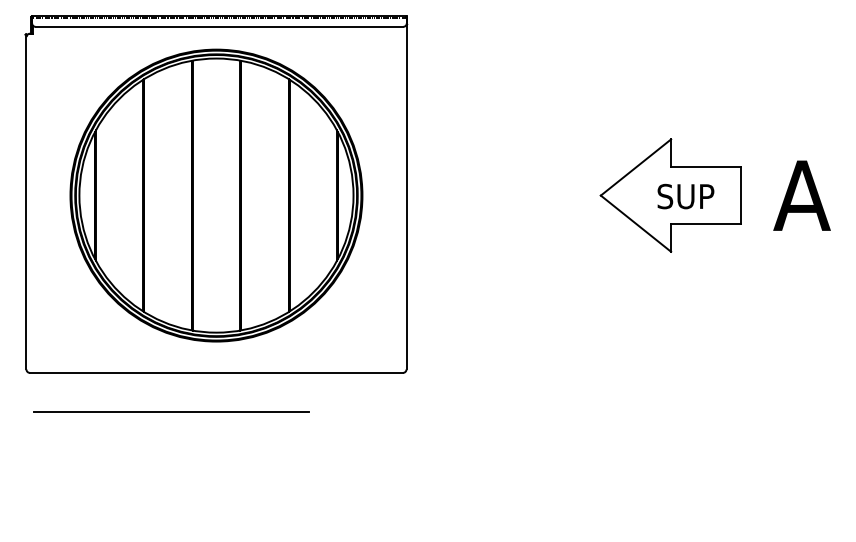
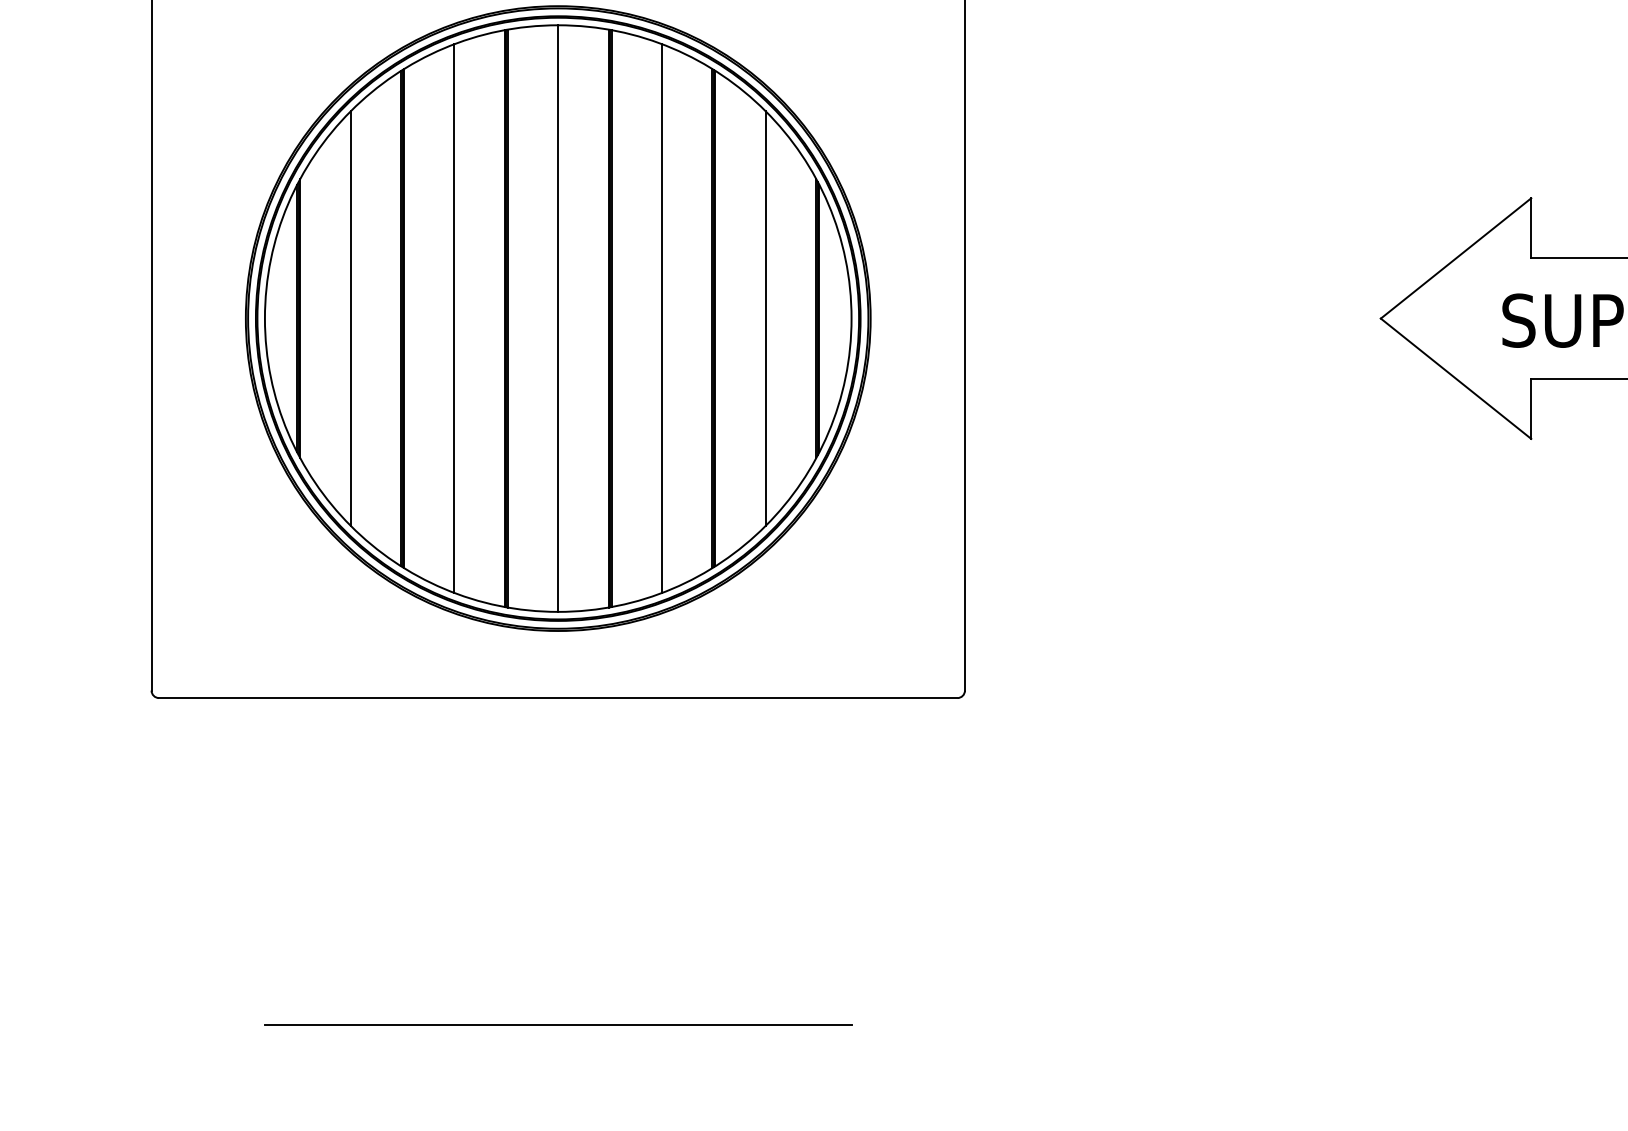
line: (119, 195) -> (350, 318), added
line: (167, 195) -> (453, 318), added
line: (216, 195) -> (558, 318), added
line: (264, 195) -> (661, 318), added
line: (313, 195) -> (765, 318), added
line: (171, 411) -> (558, 1024), moved

